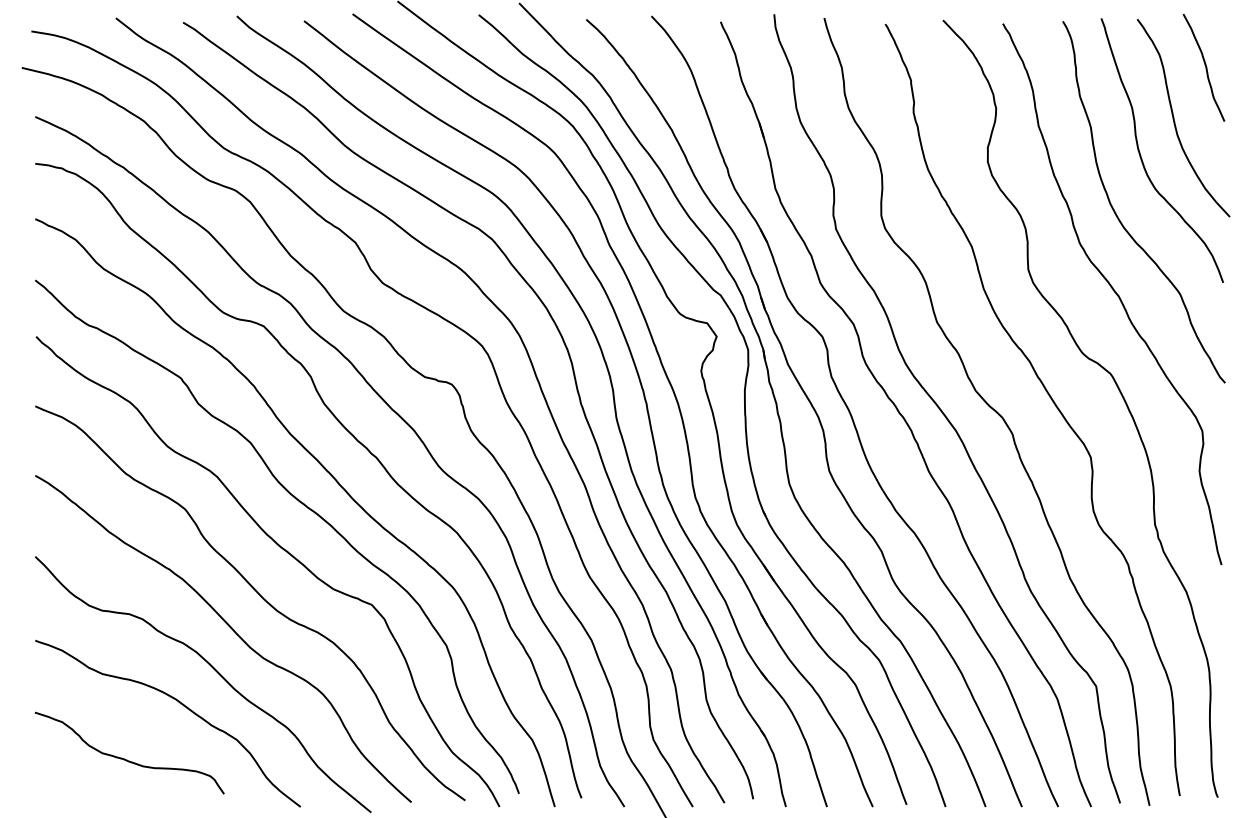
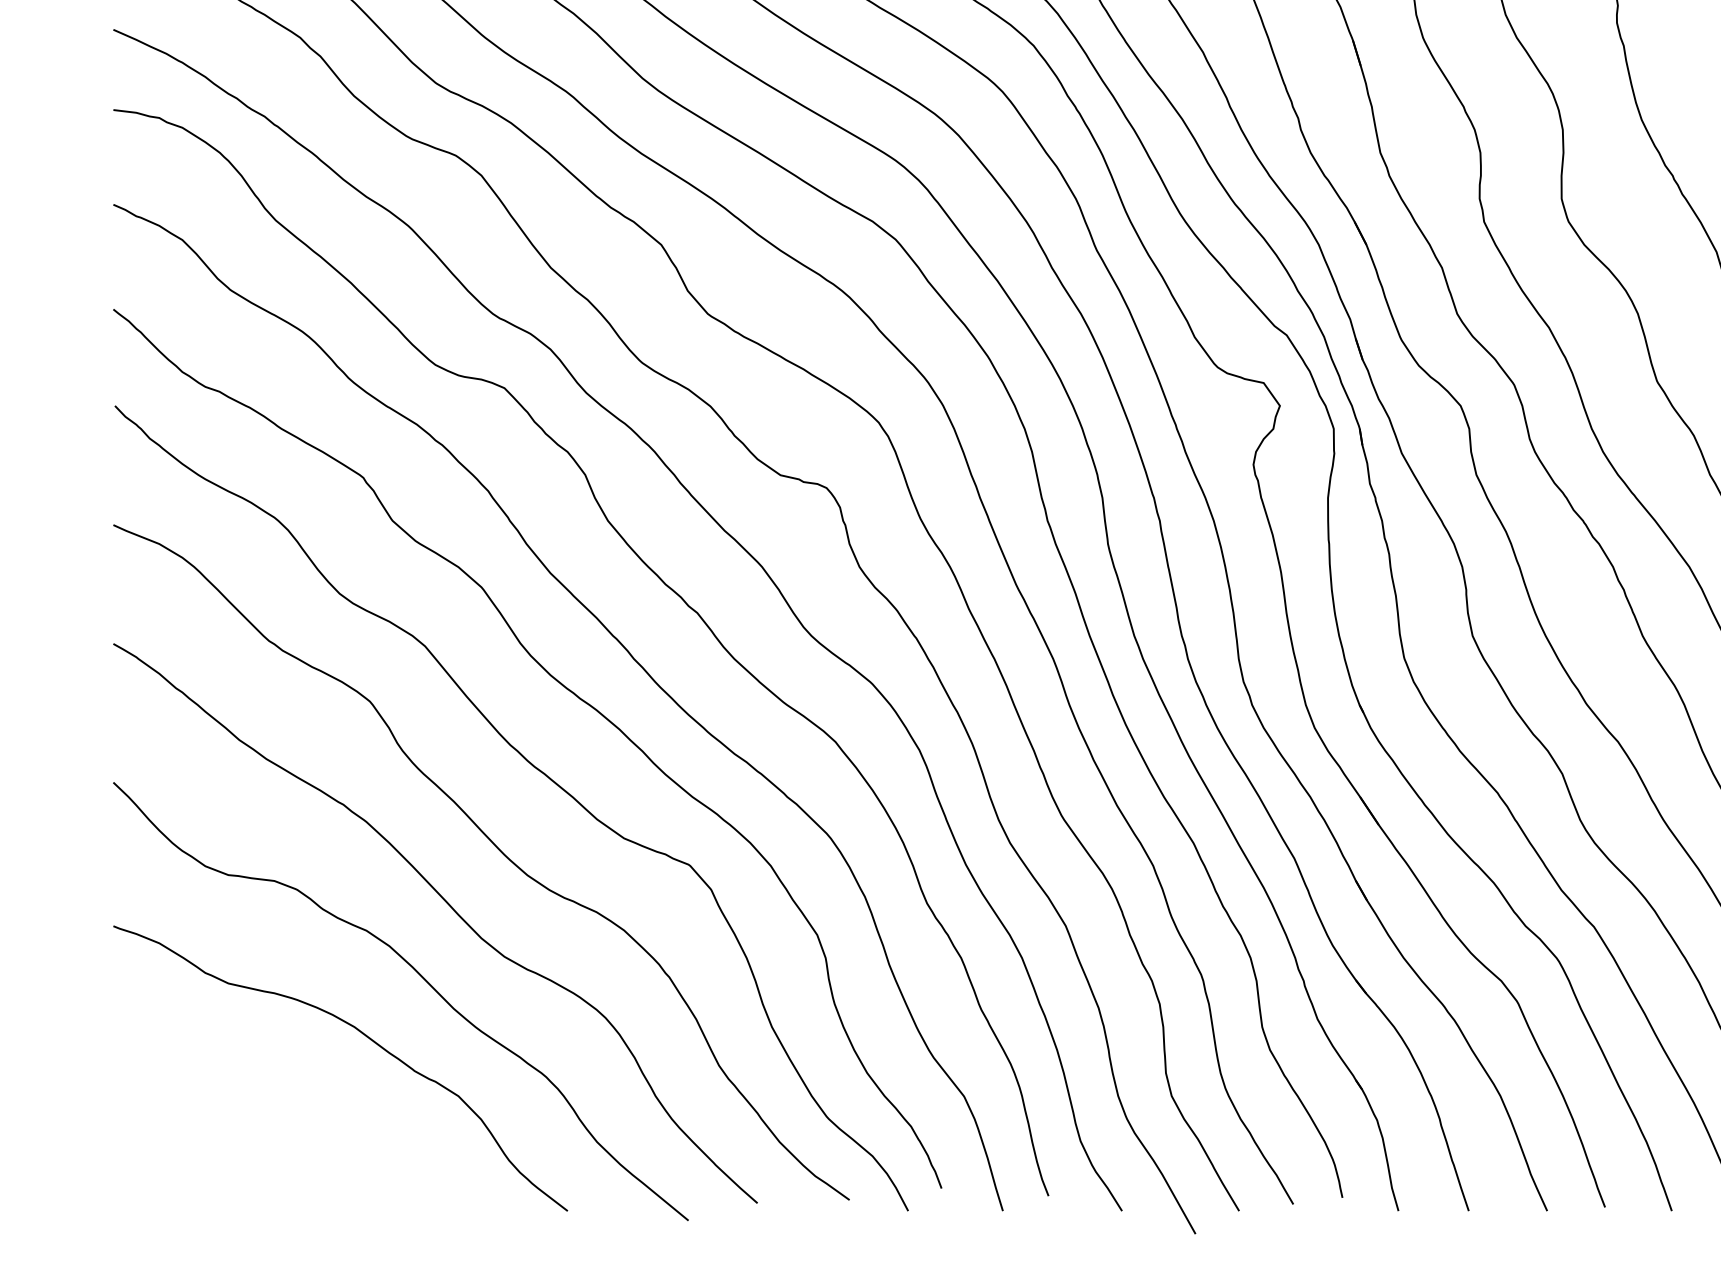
curve: (127, 759) -> (271, 1129), removed

